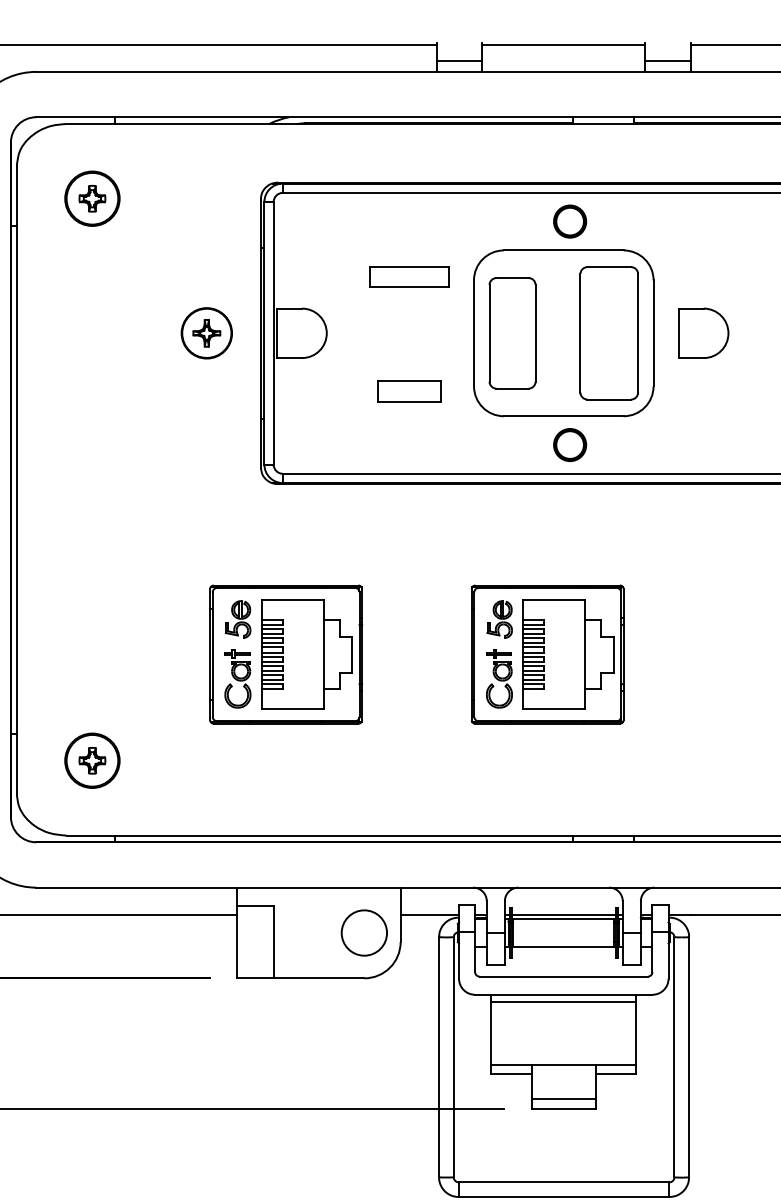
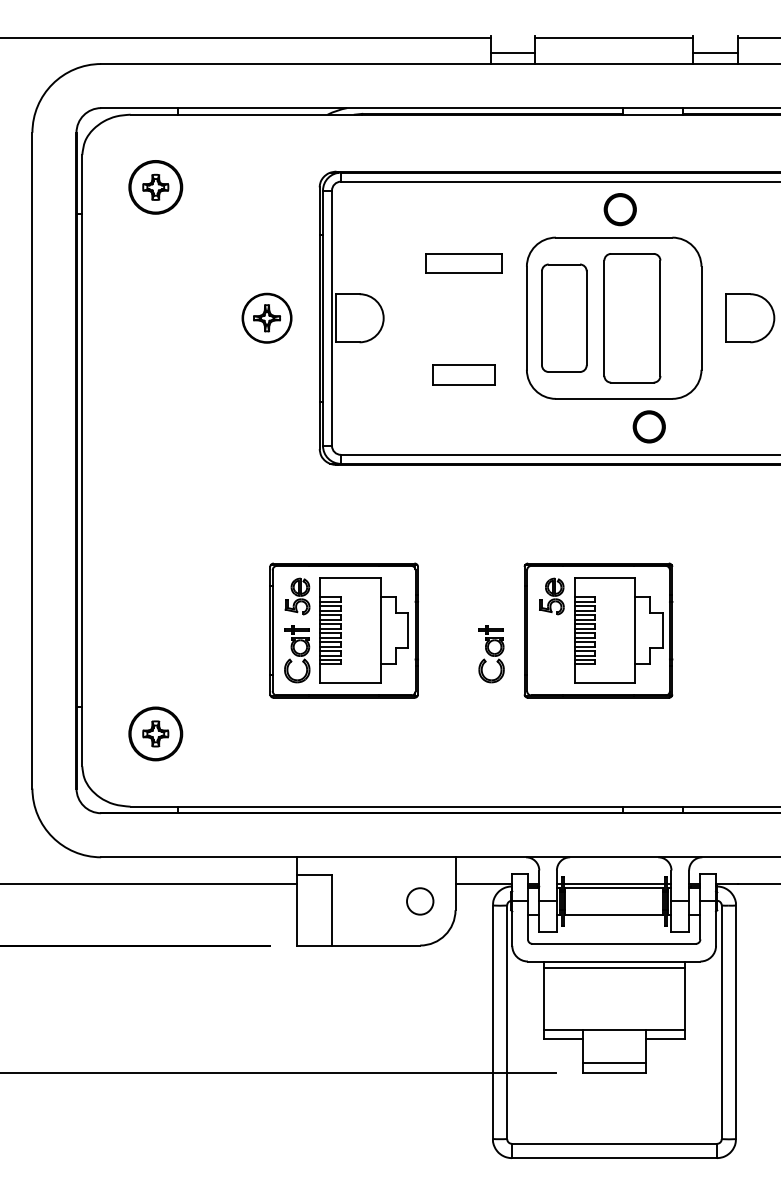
part: (609, 333) -> (632, 318), moved
part: (569, 444) -> (648, 426), moved
part: (499, 679) -> (491, 654), moved
circle: (364, 933) -> (420, 901), size x0.6

